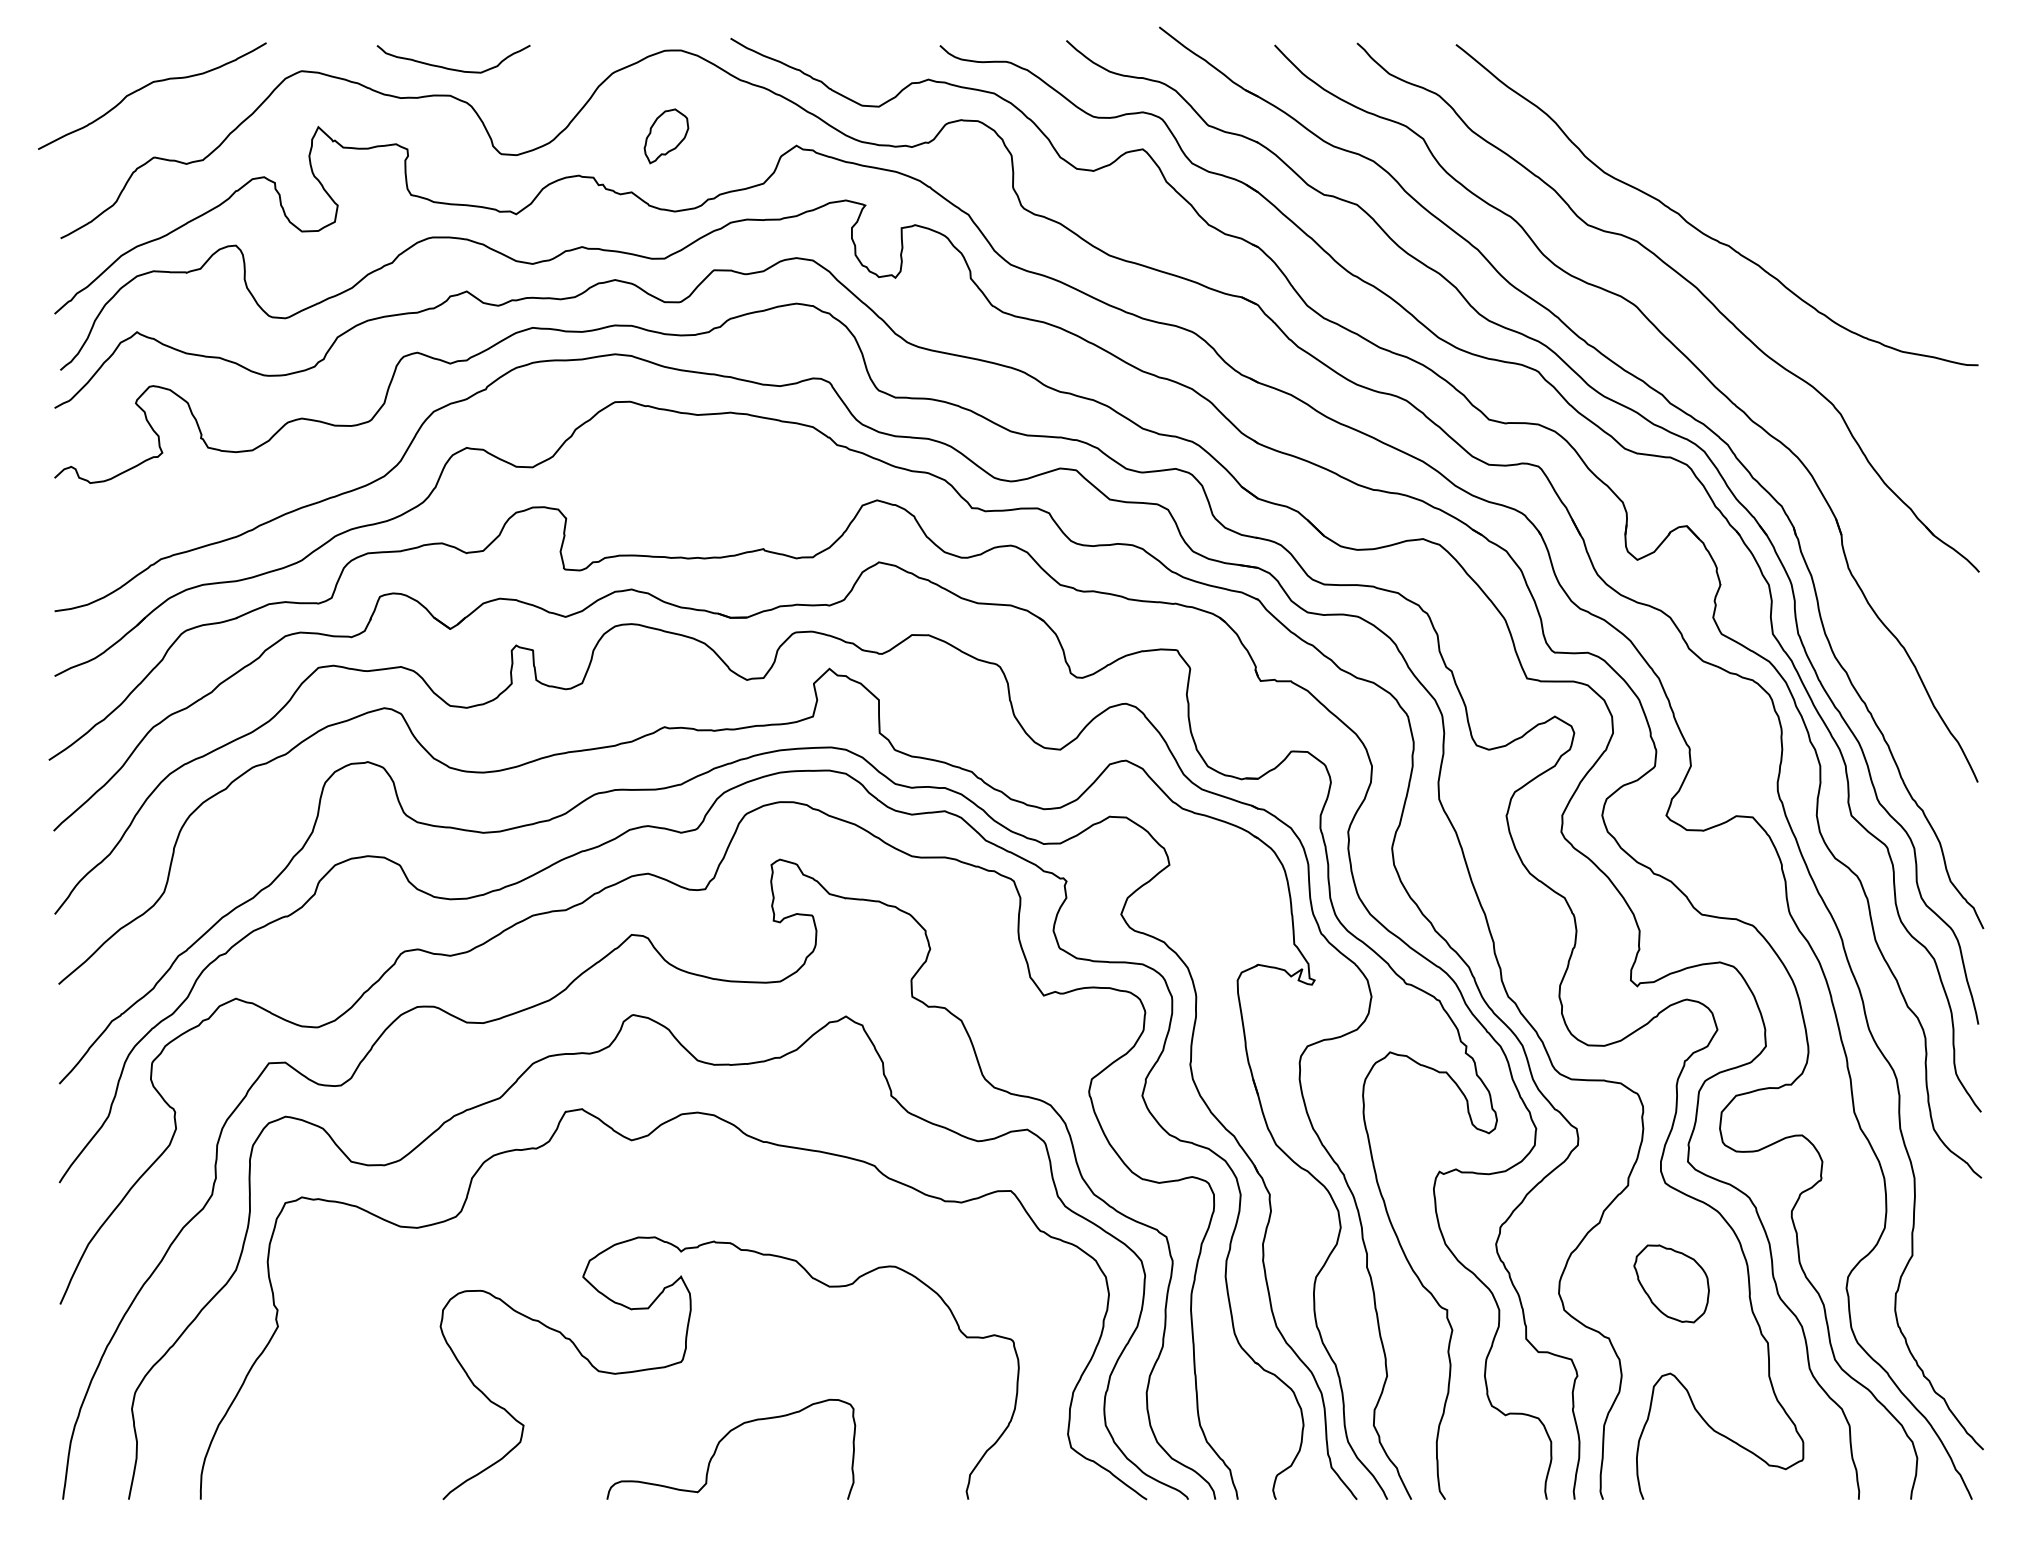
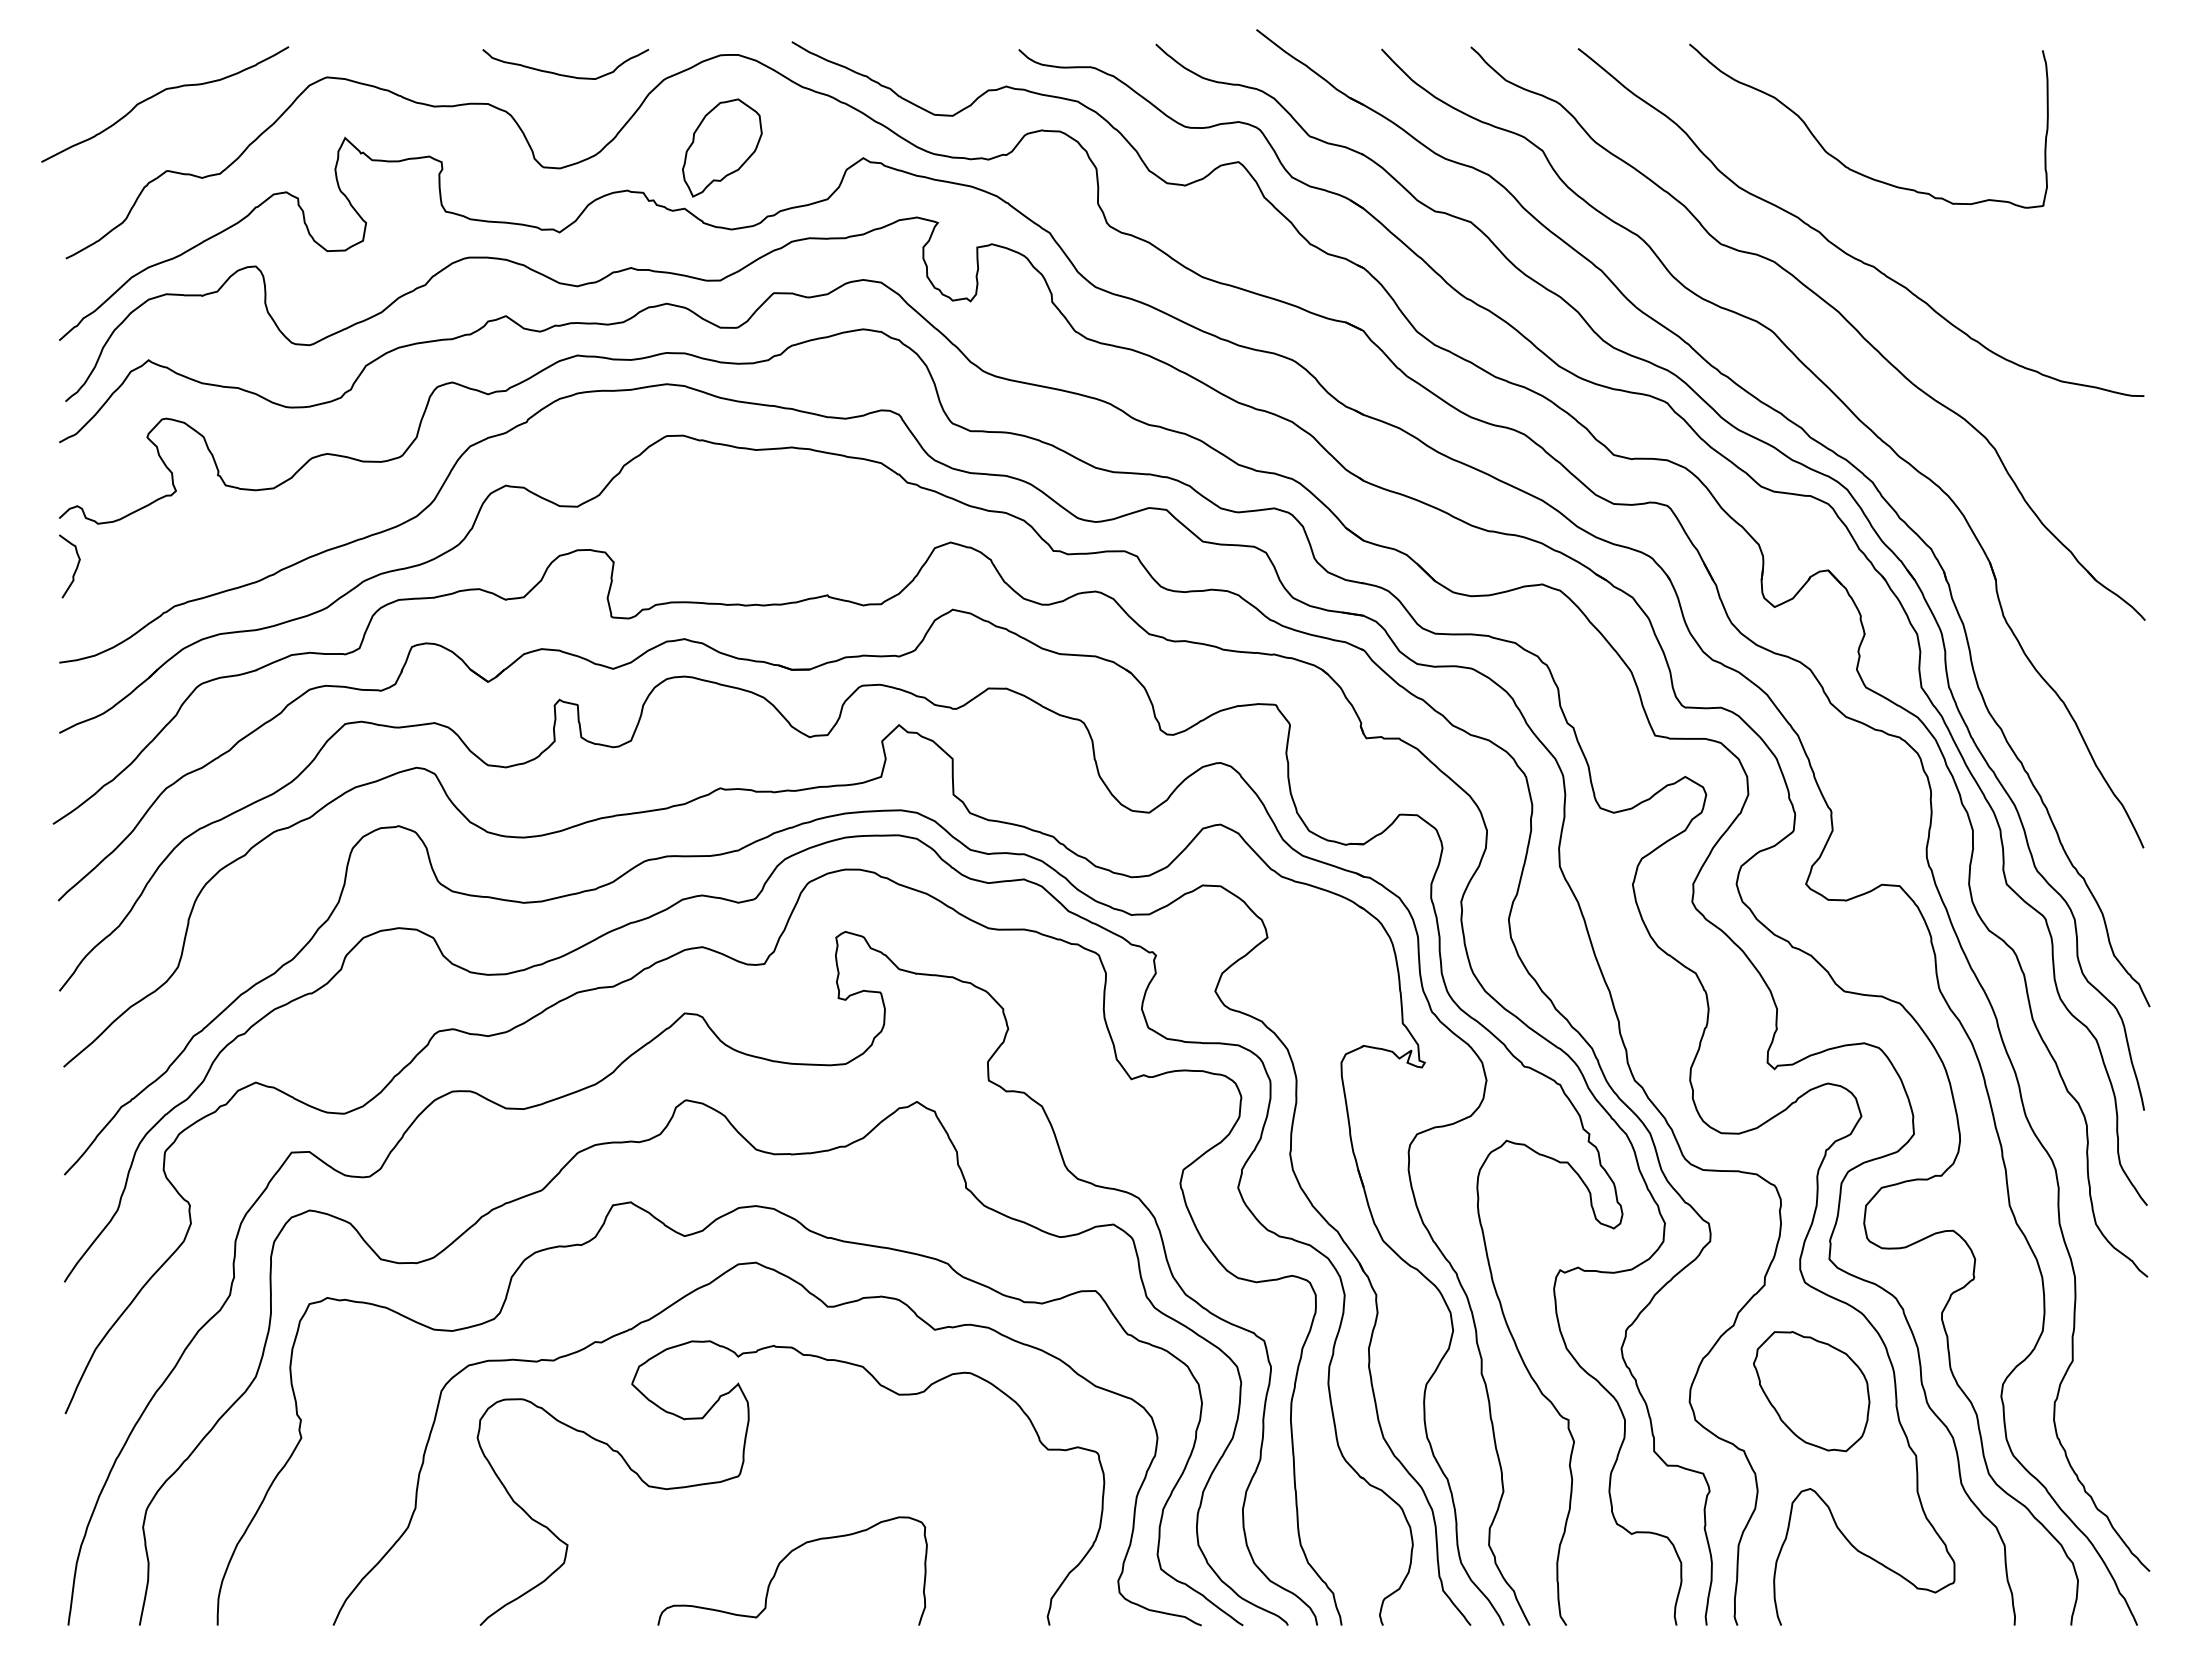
curve: (452, 68) -> (564, 74), moved
part: (666, 135) -> (722, 147), size x1.67
curve: (1699, 148) -> (1841, 161), added
curve: (69, 524) -> (75, 568), added
curve: (763, 1206) -> (827, 1307), added
part: (1671, 1283) -> (1811, 1391), size x1.43

